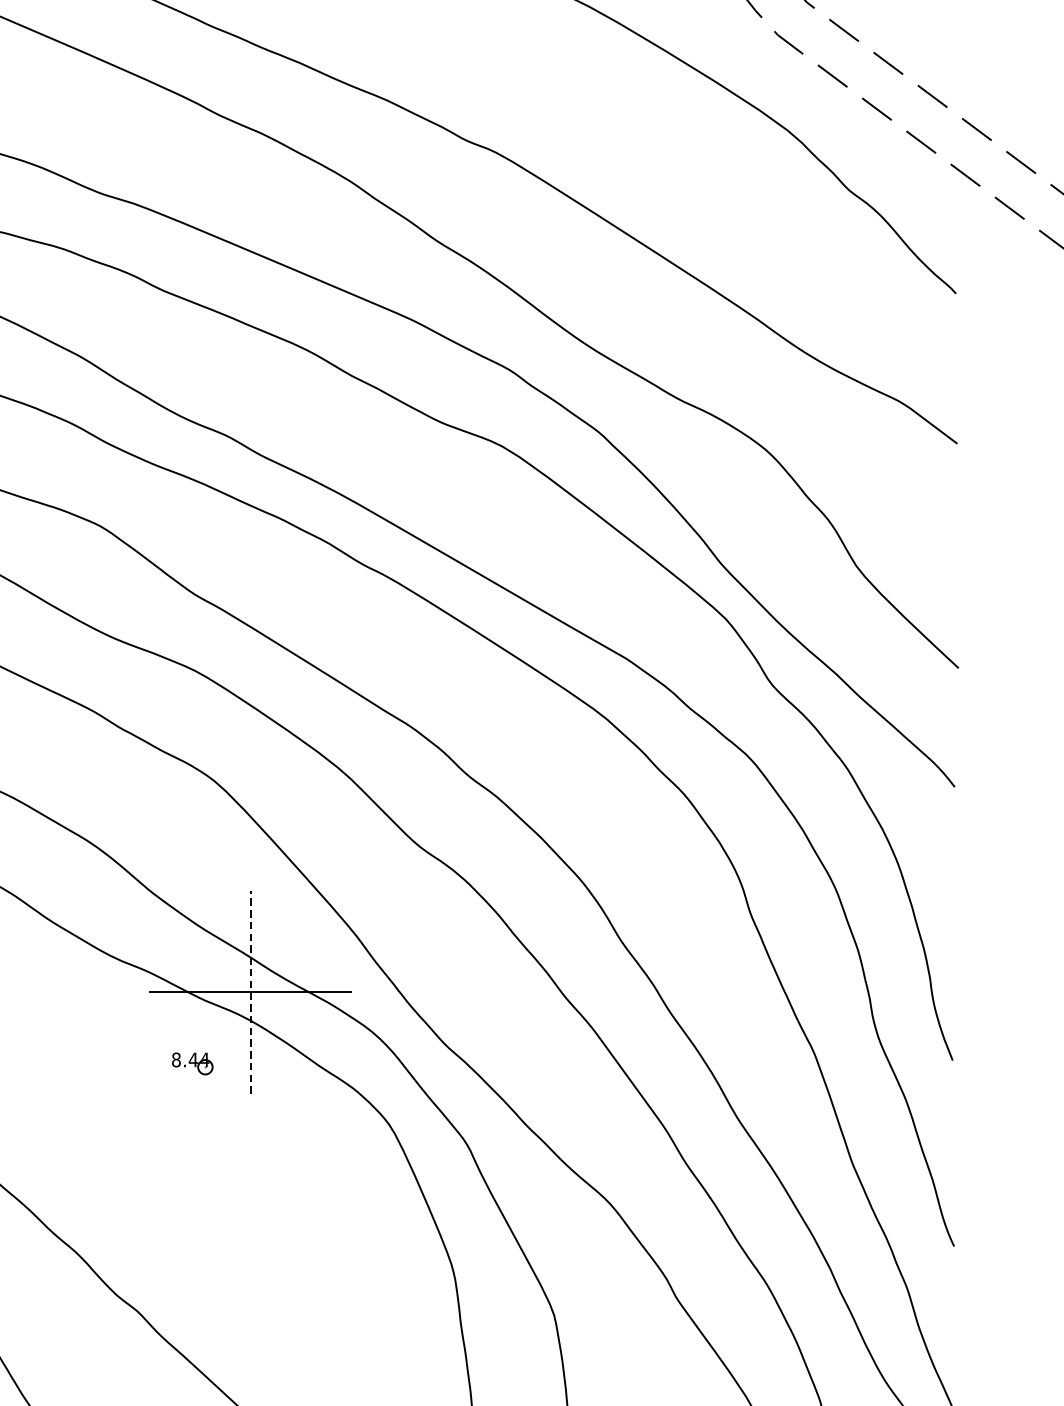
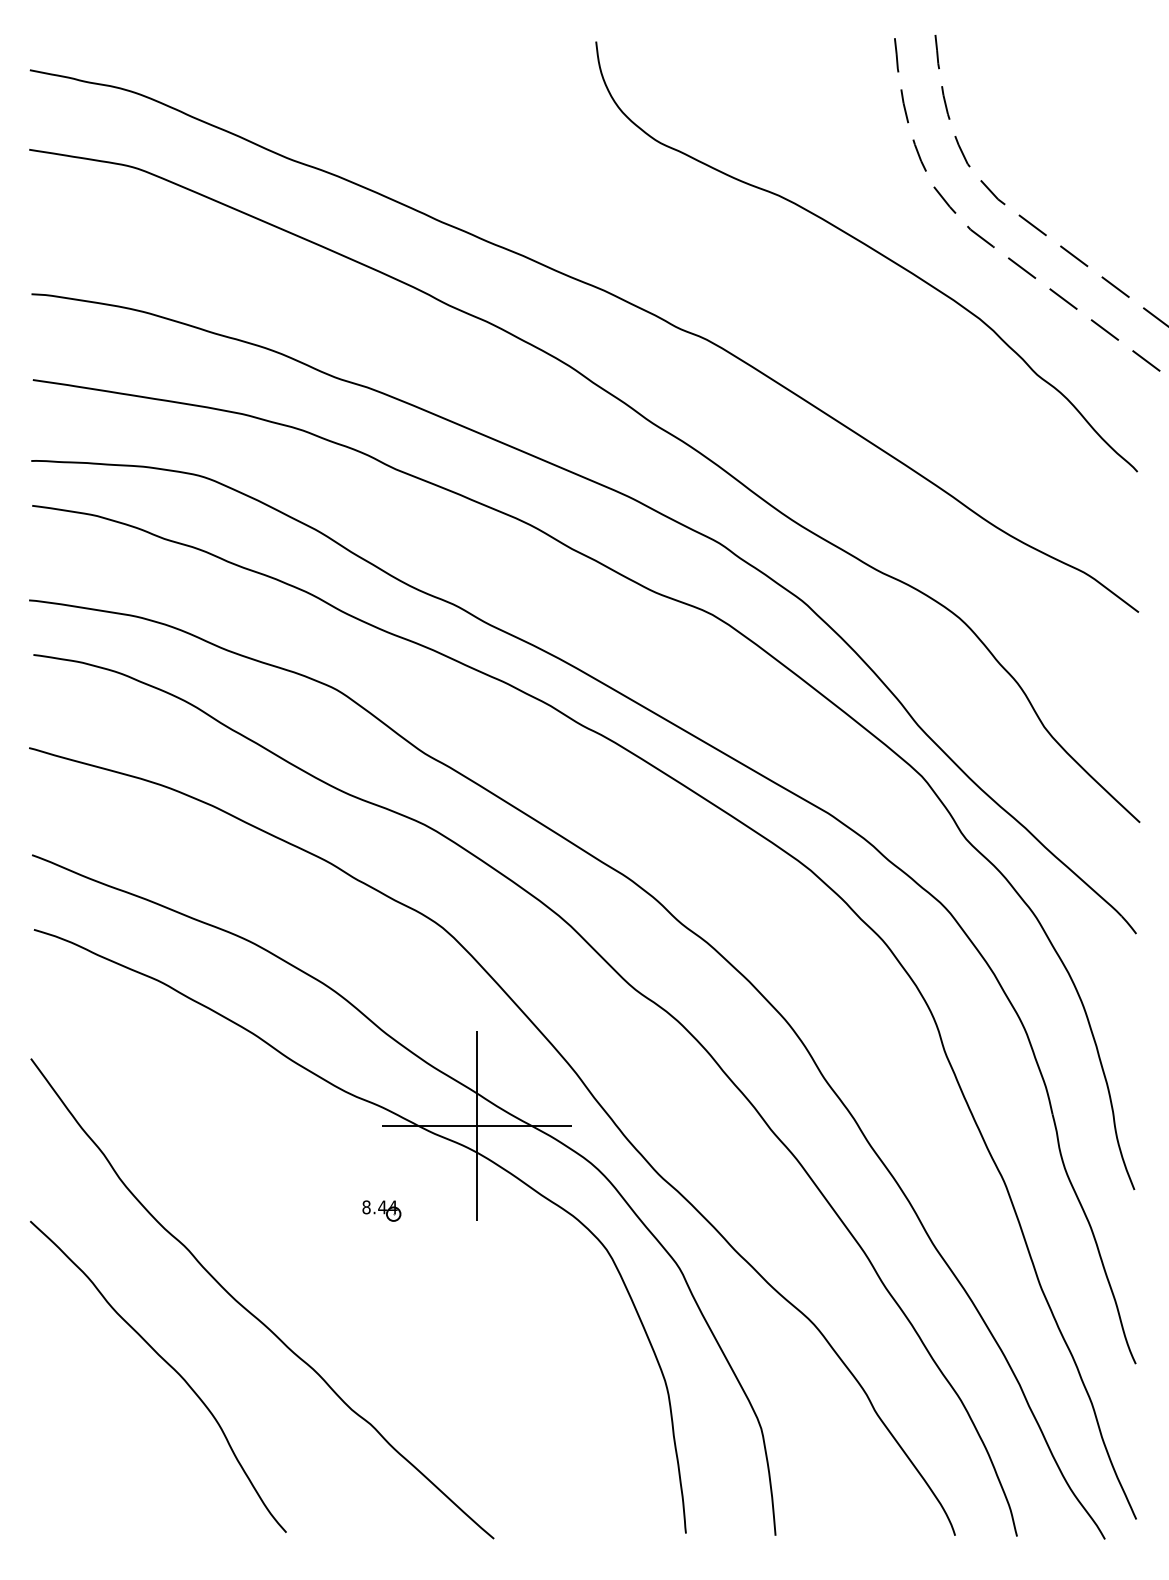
line: (251, 992) -> (477, 1126), dashed -> solid
part: (192, 1063) -> (381, 1210), moved

